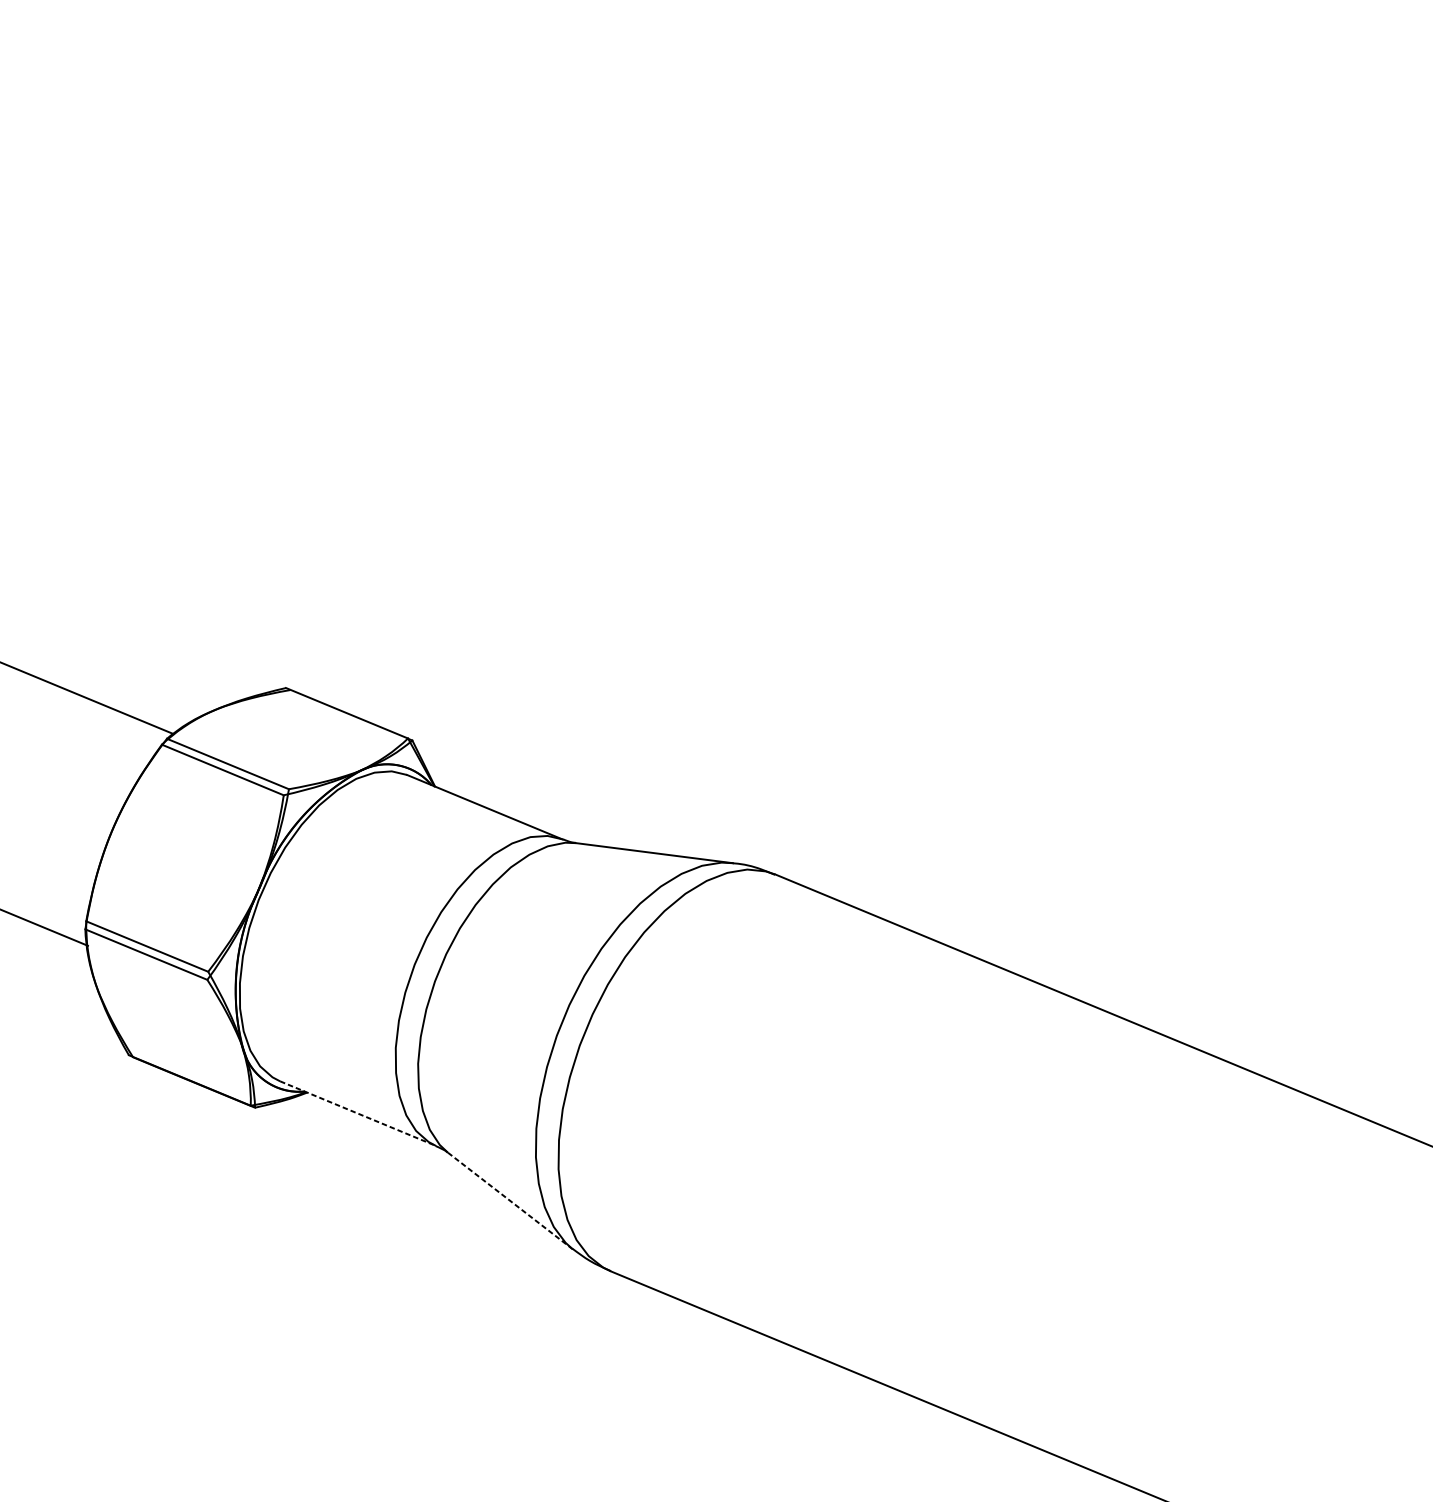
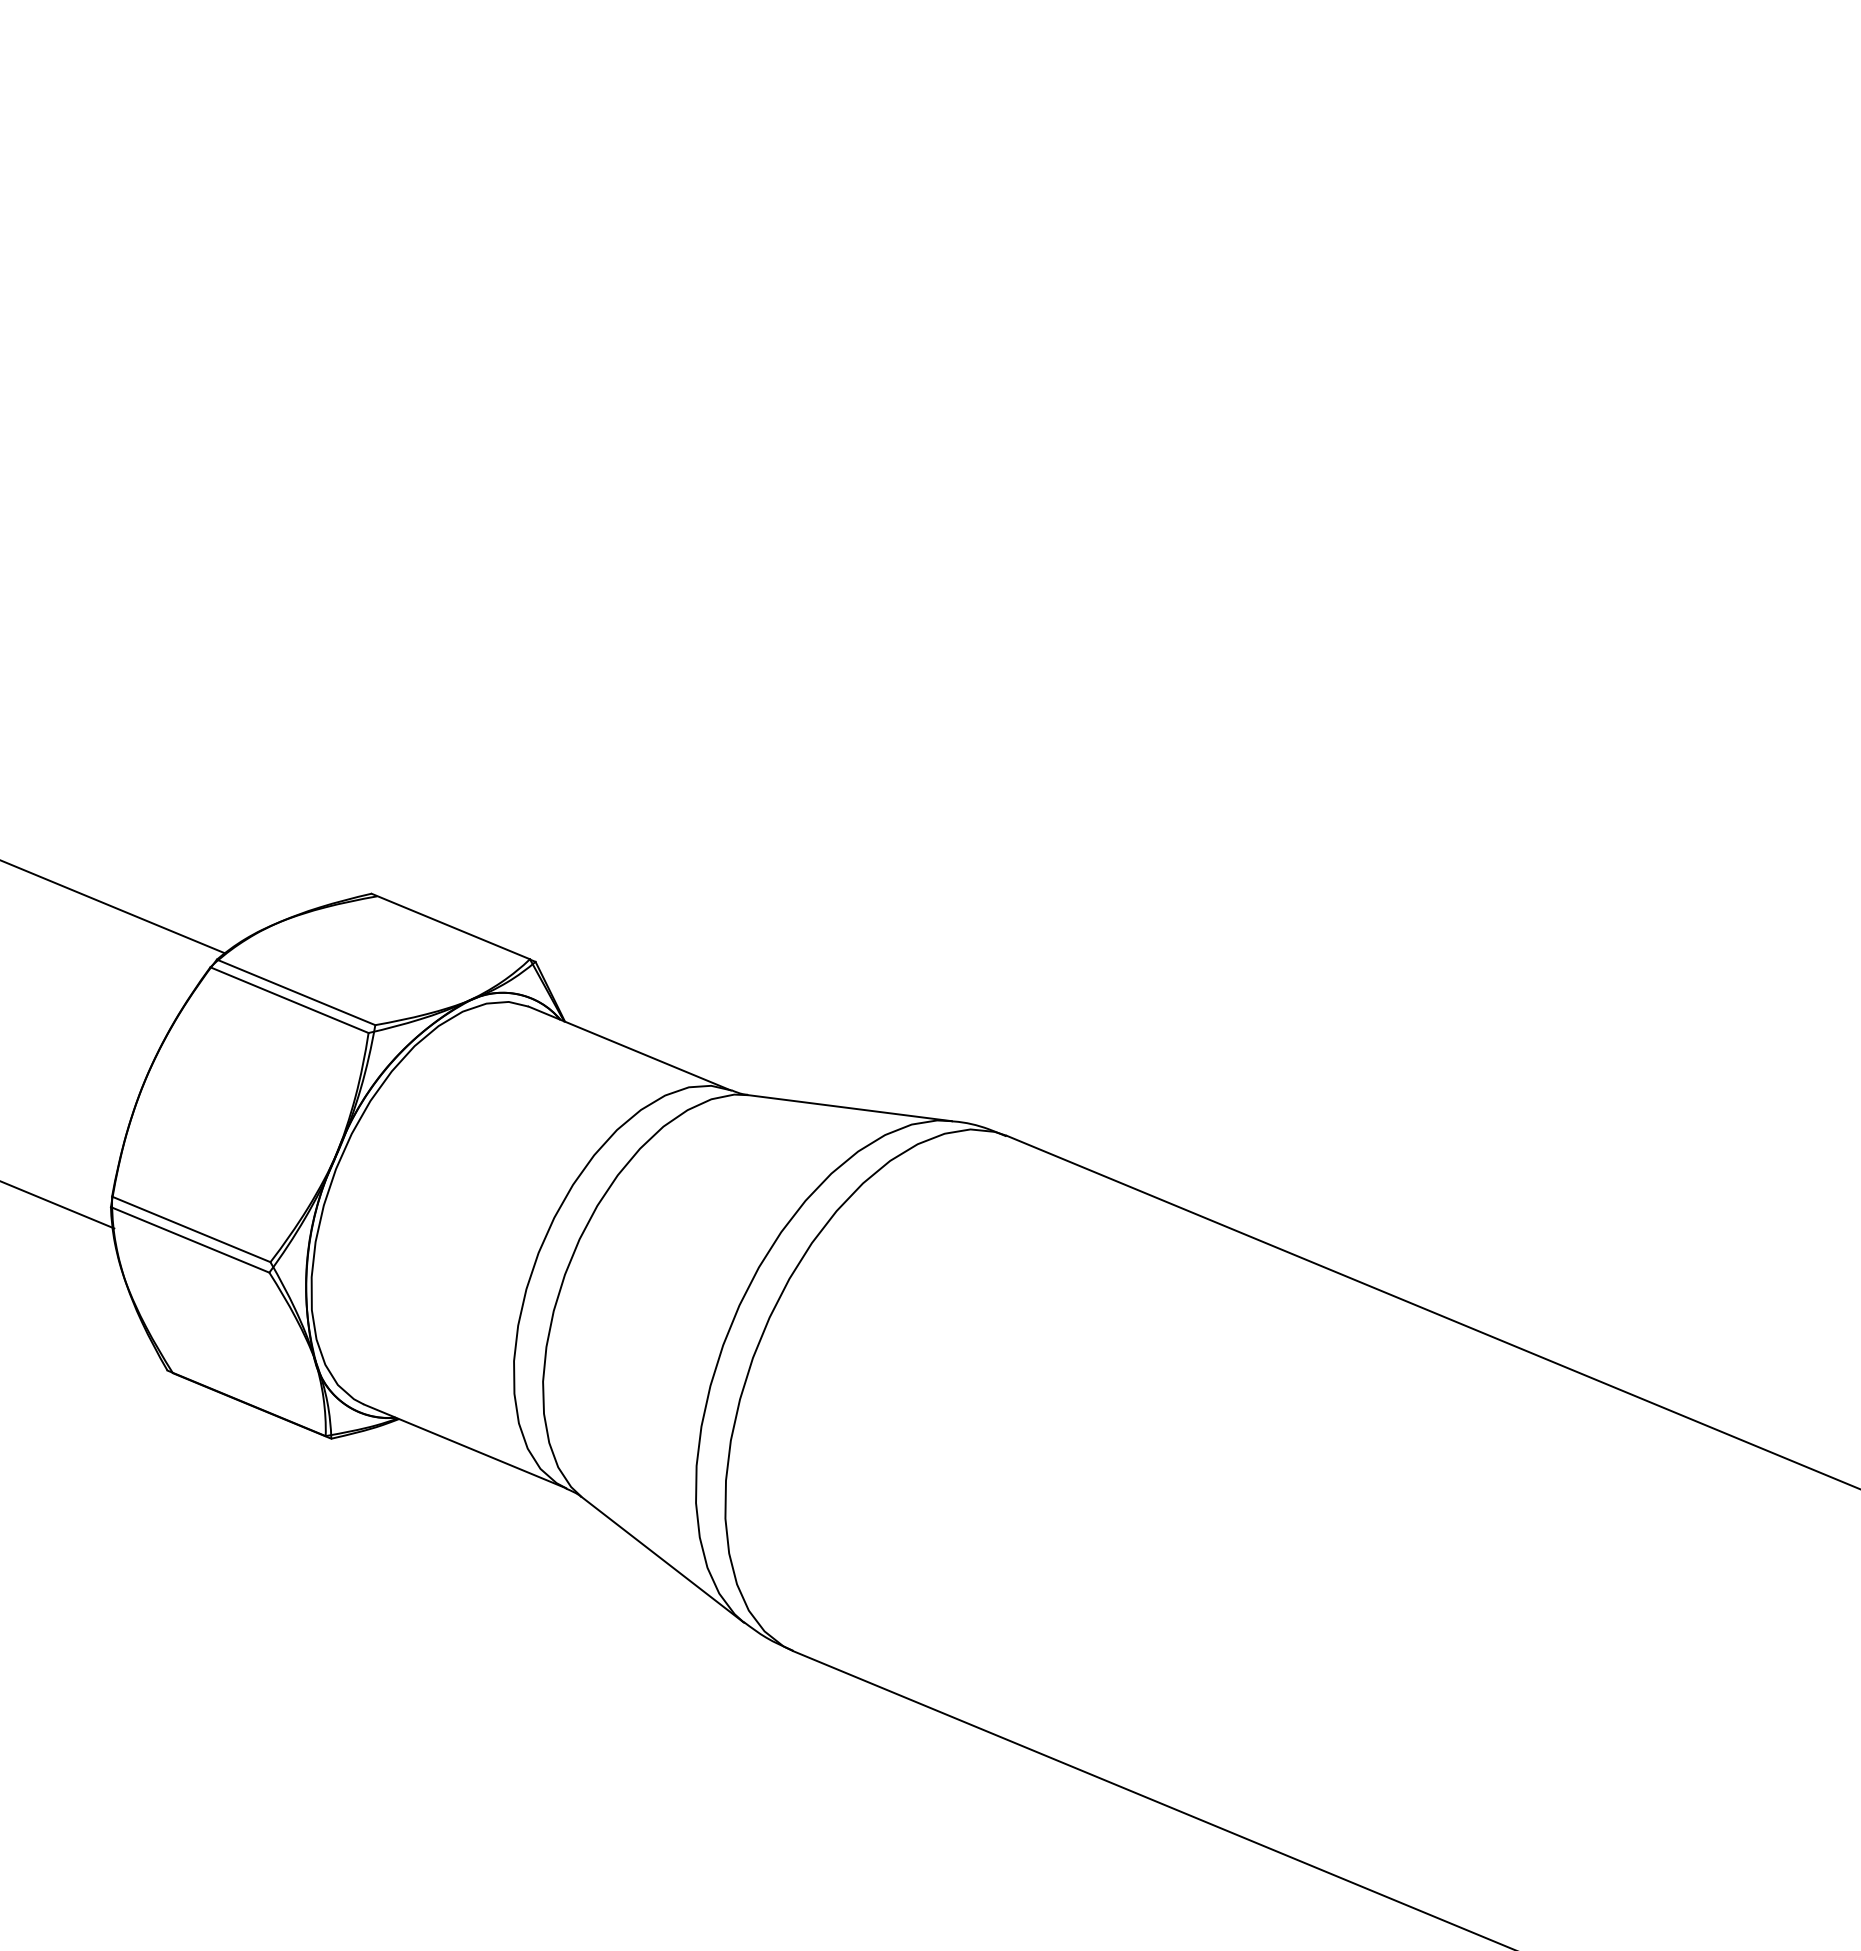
line: (358, 1113) -> (465, 1446), dashed -> solid
line: (510, 1200) -> (663, 1559), dashed -> solid

